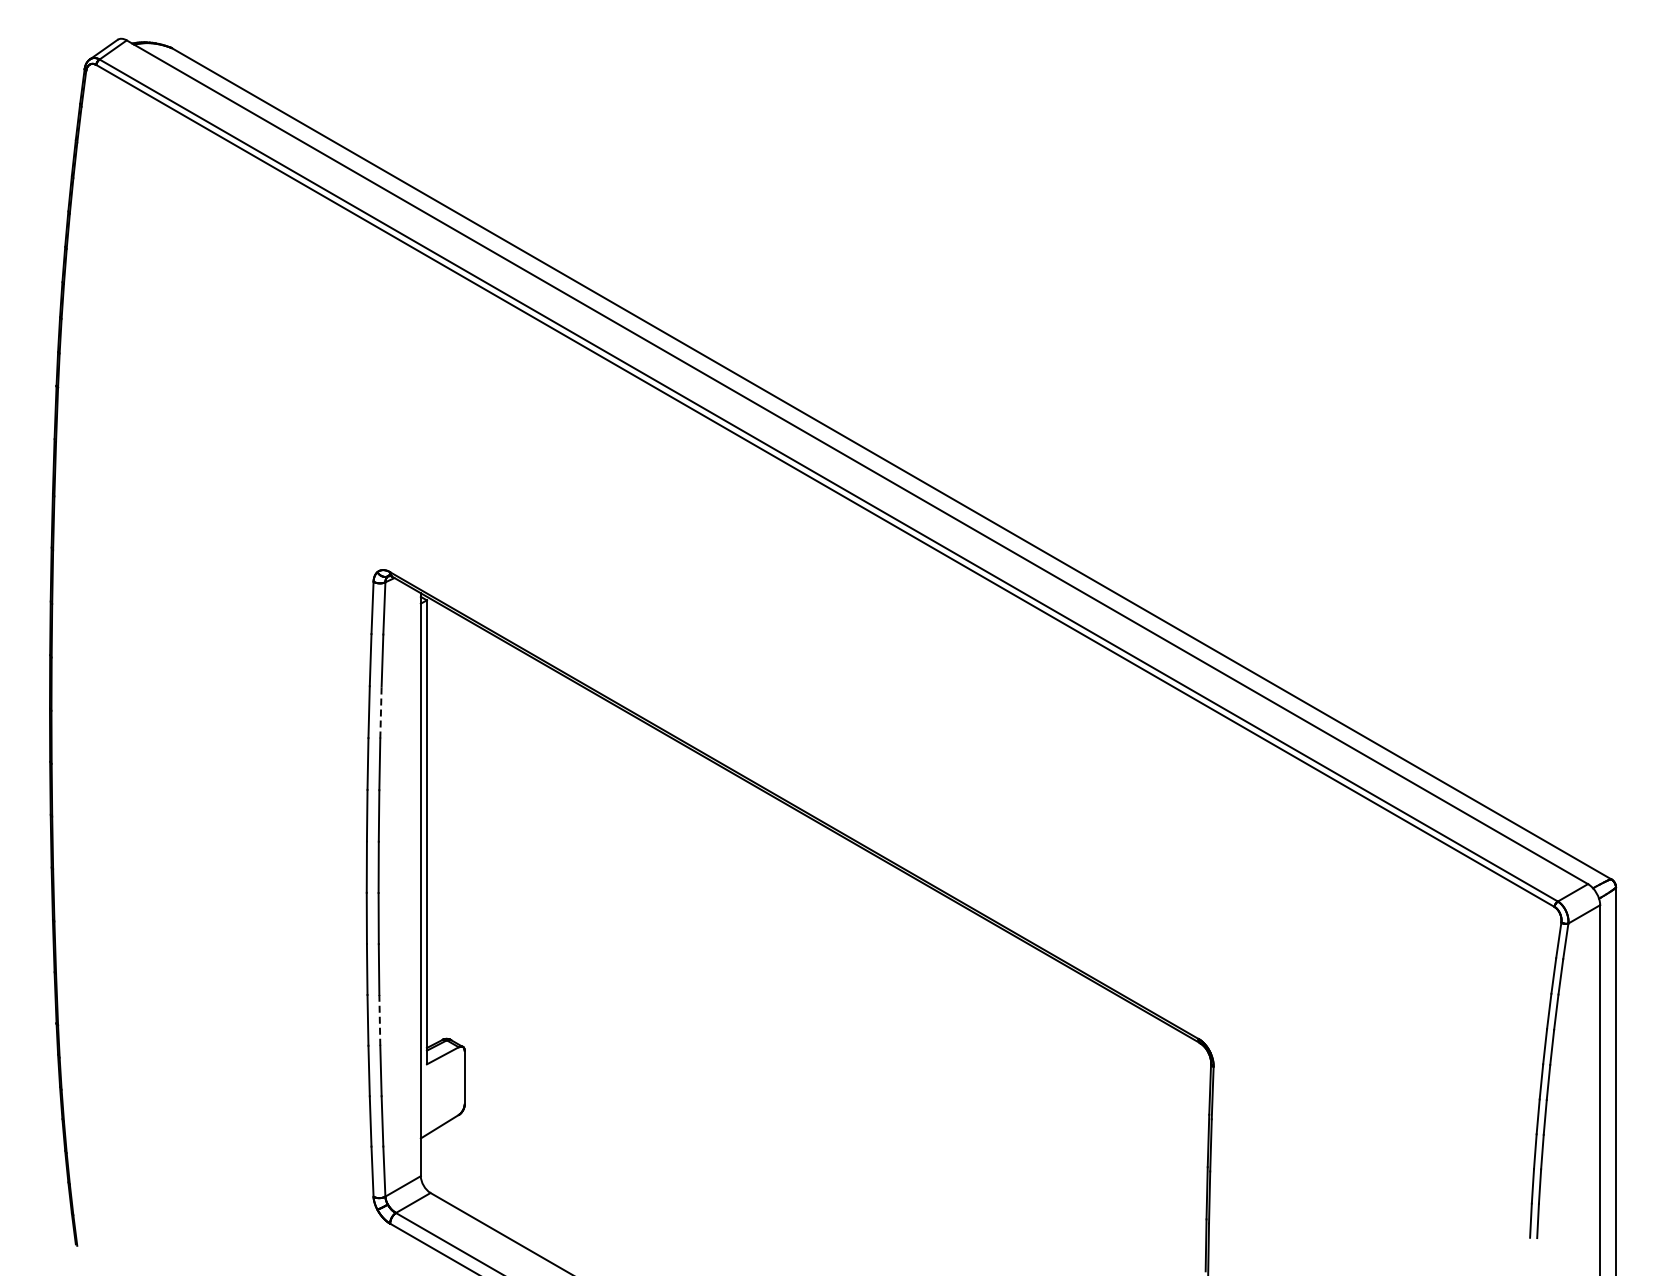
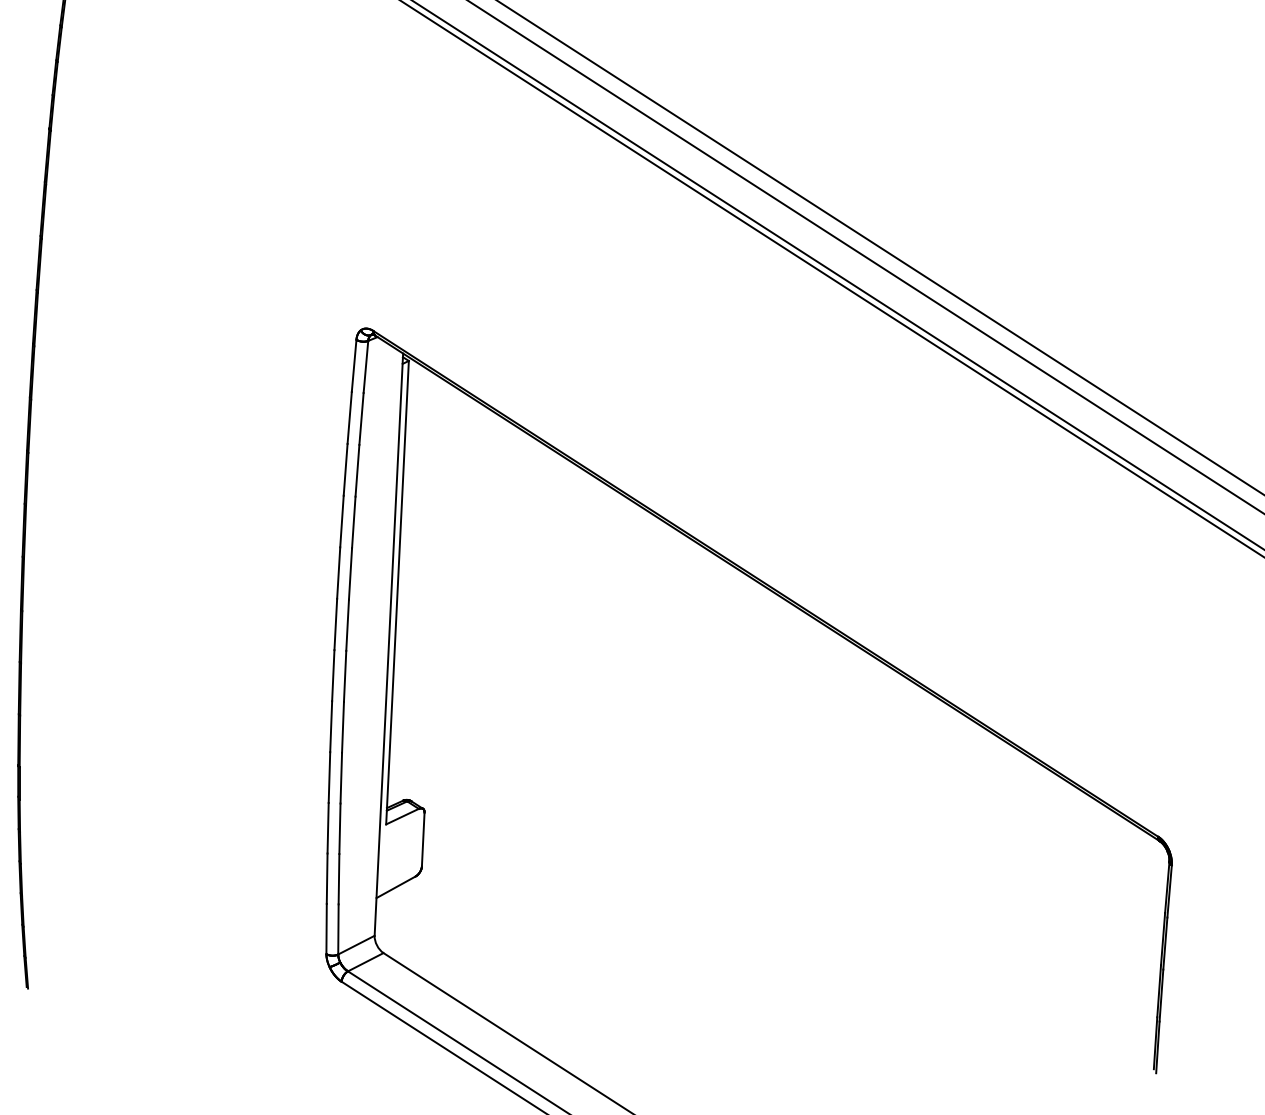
line: (380, 712) -> (356, 470), dashed -> solid
line: (379, 1019) -> (340, 777), dashed -> solid

